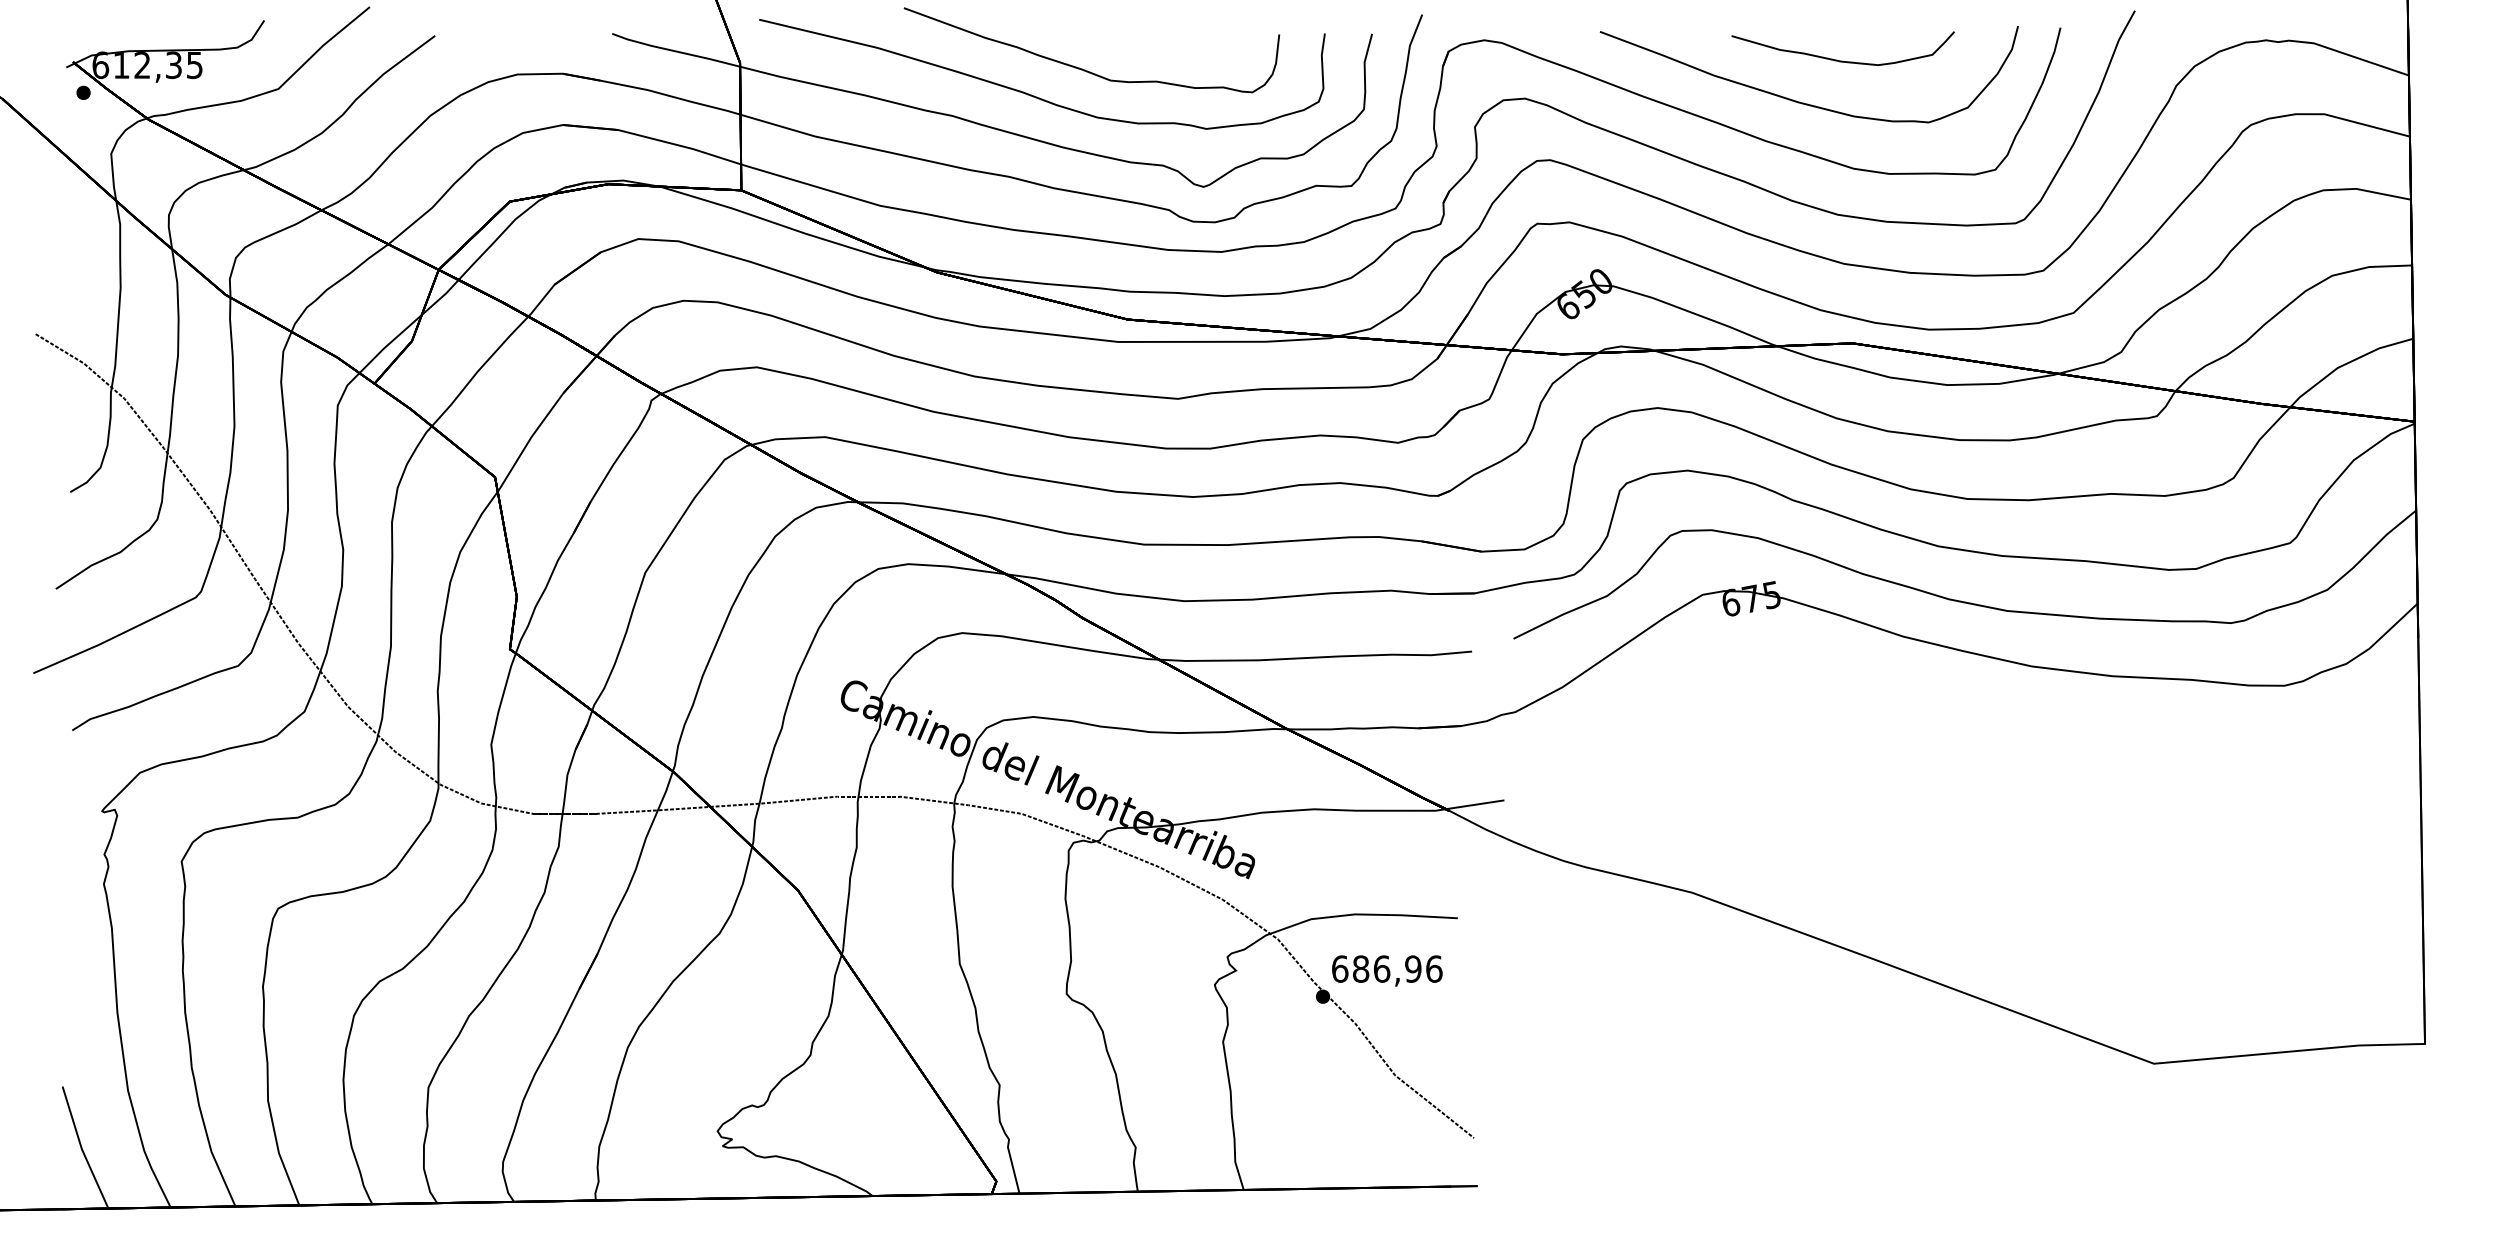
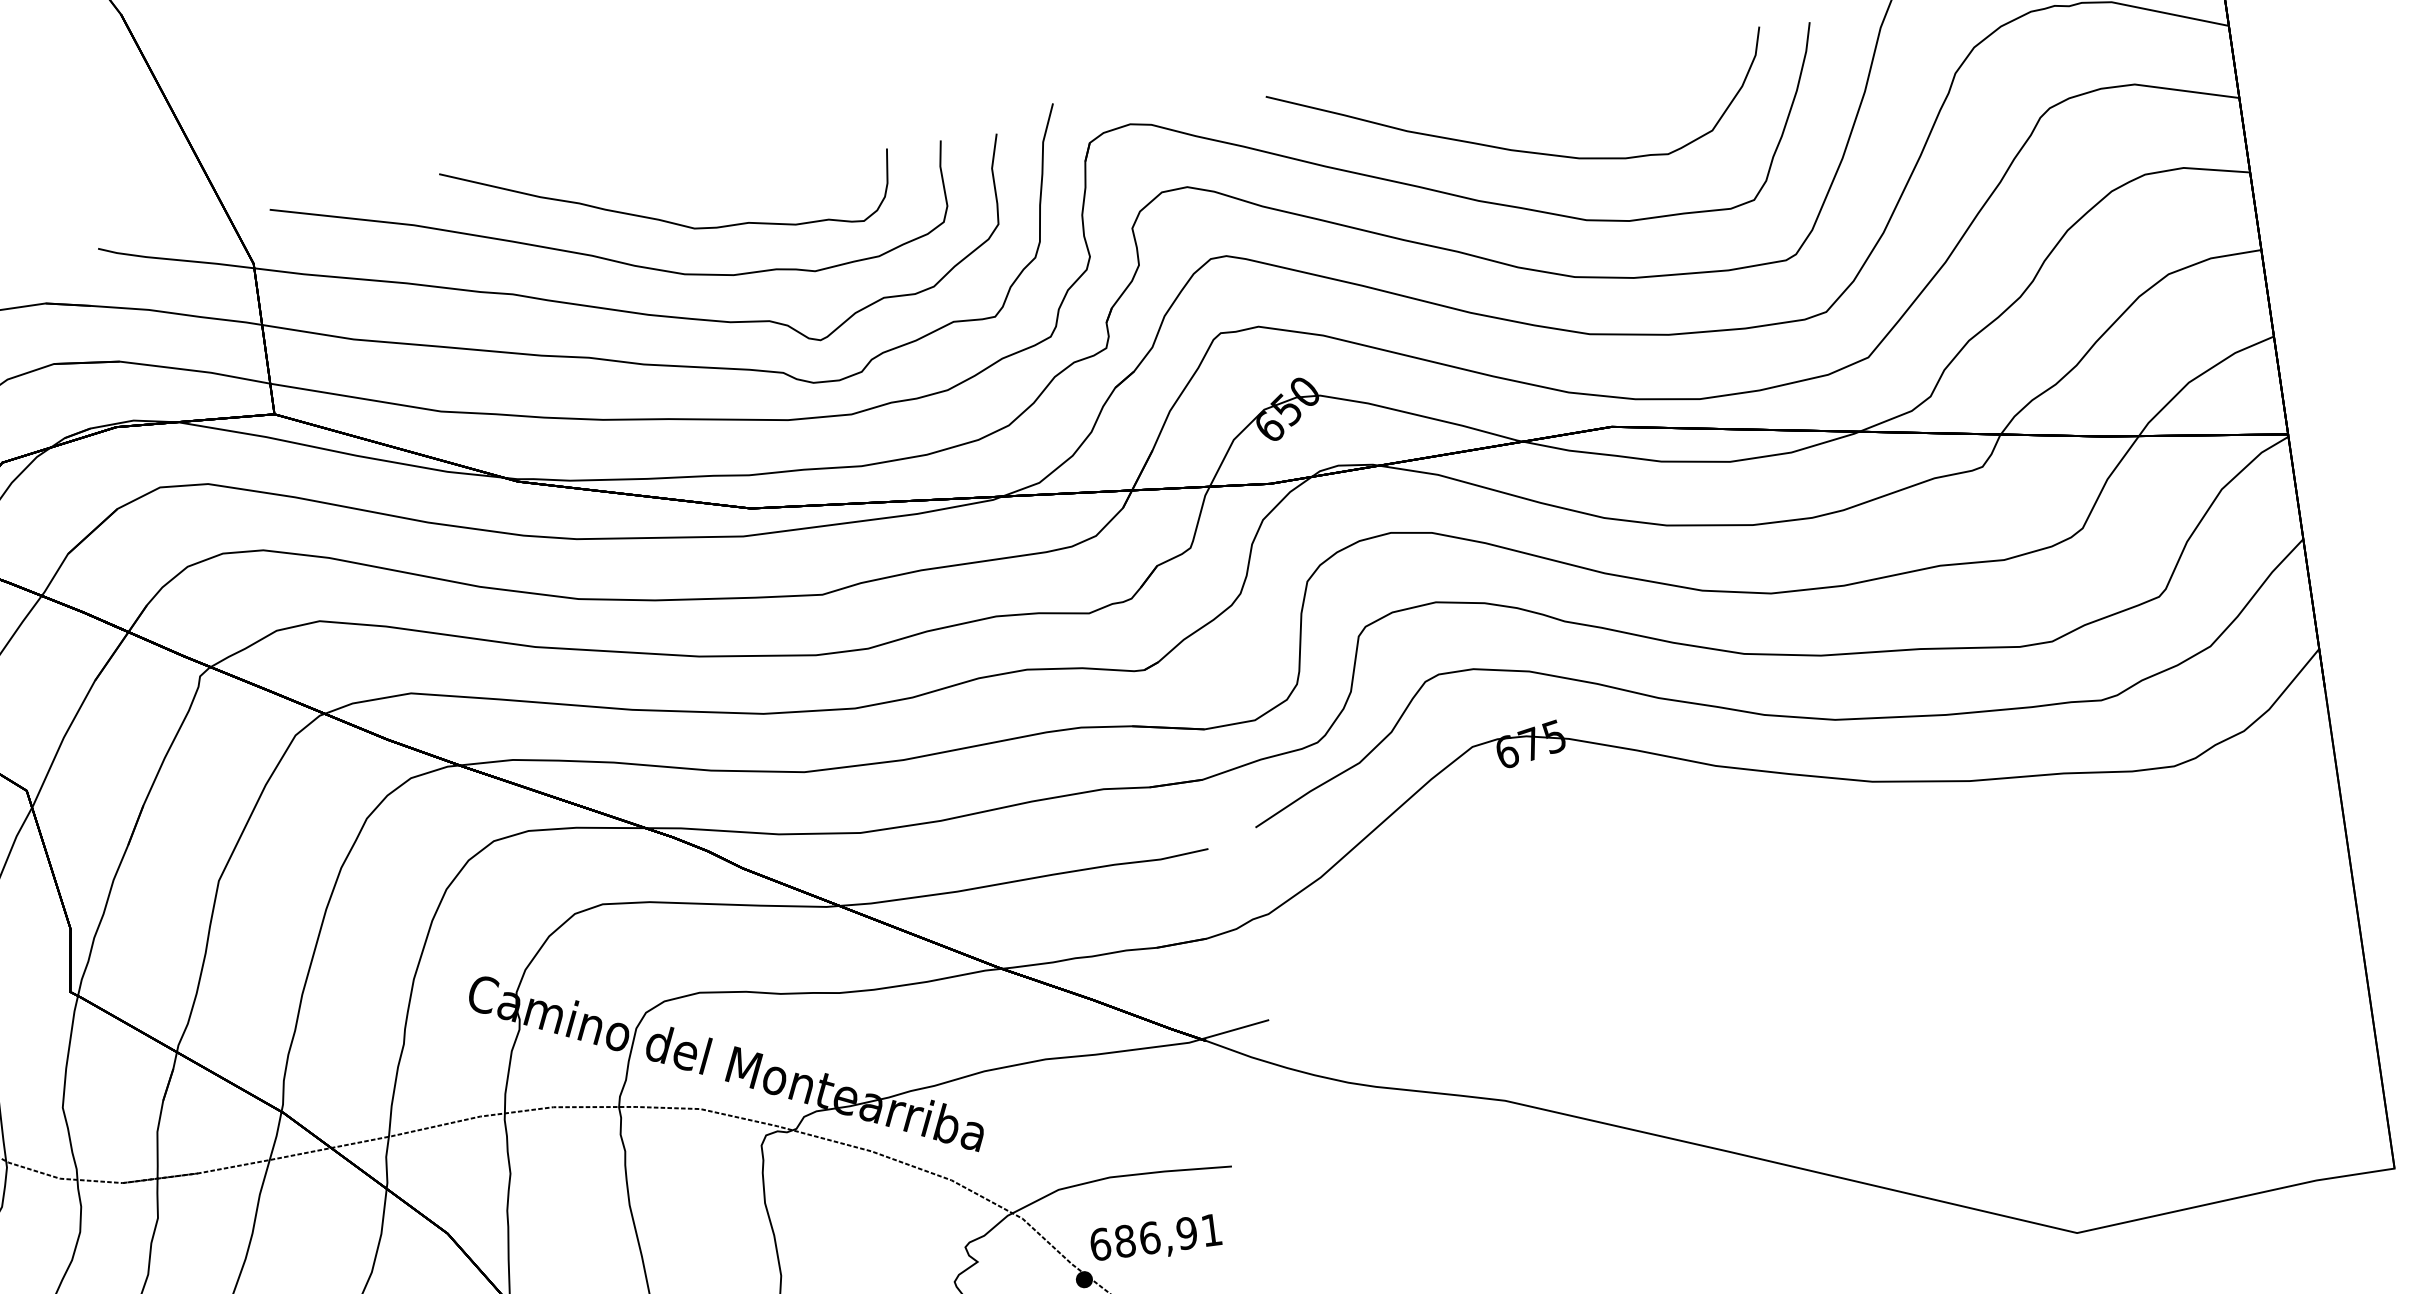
curve: (1842, 60) -> (1556, 93), removed
text: (1434, 968) -> (1211, 1229), 686,96 -> 686,91

